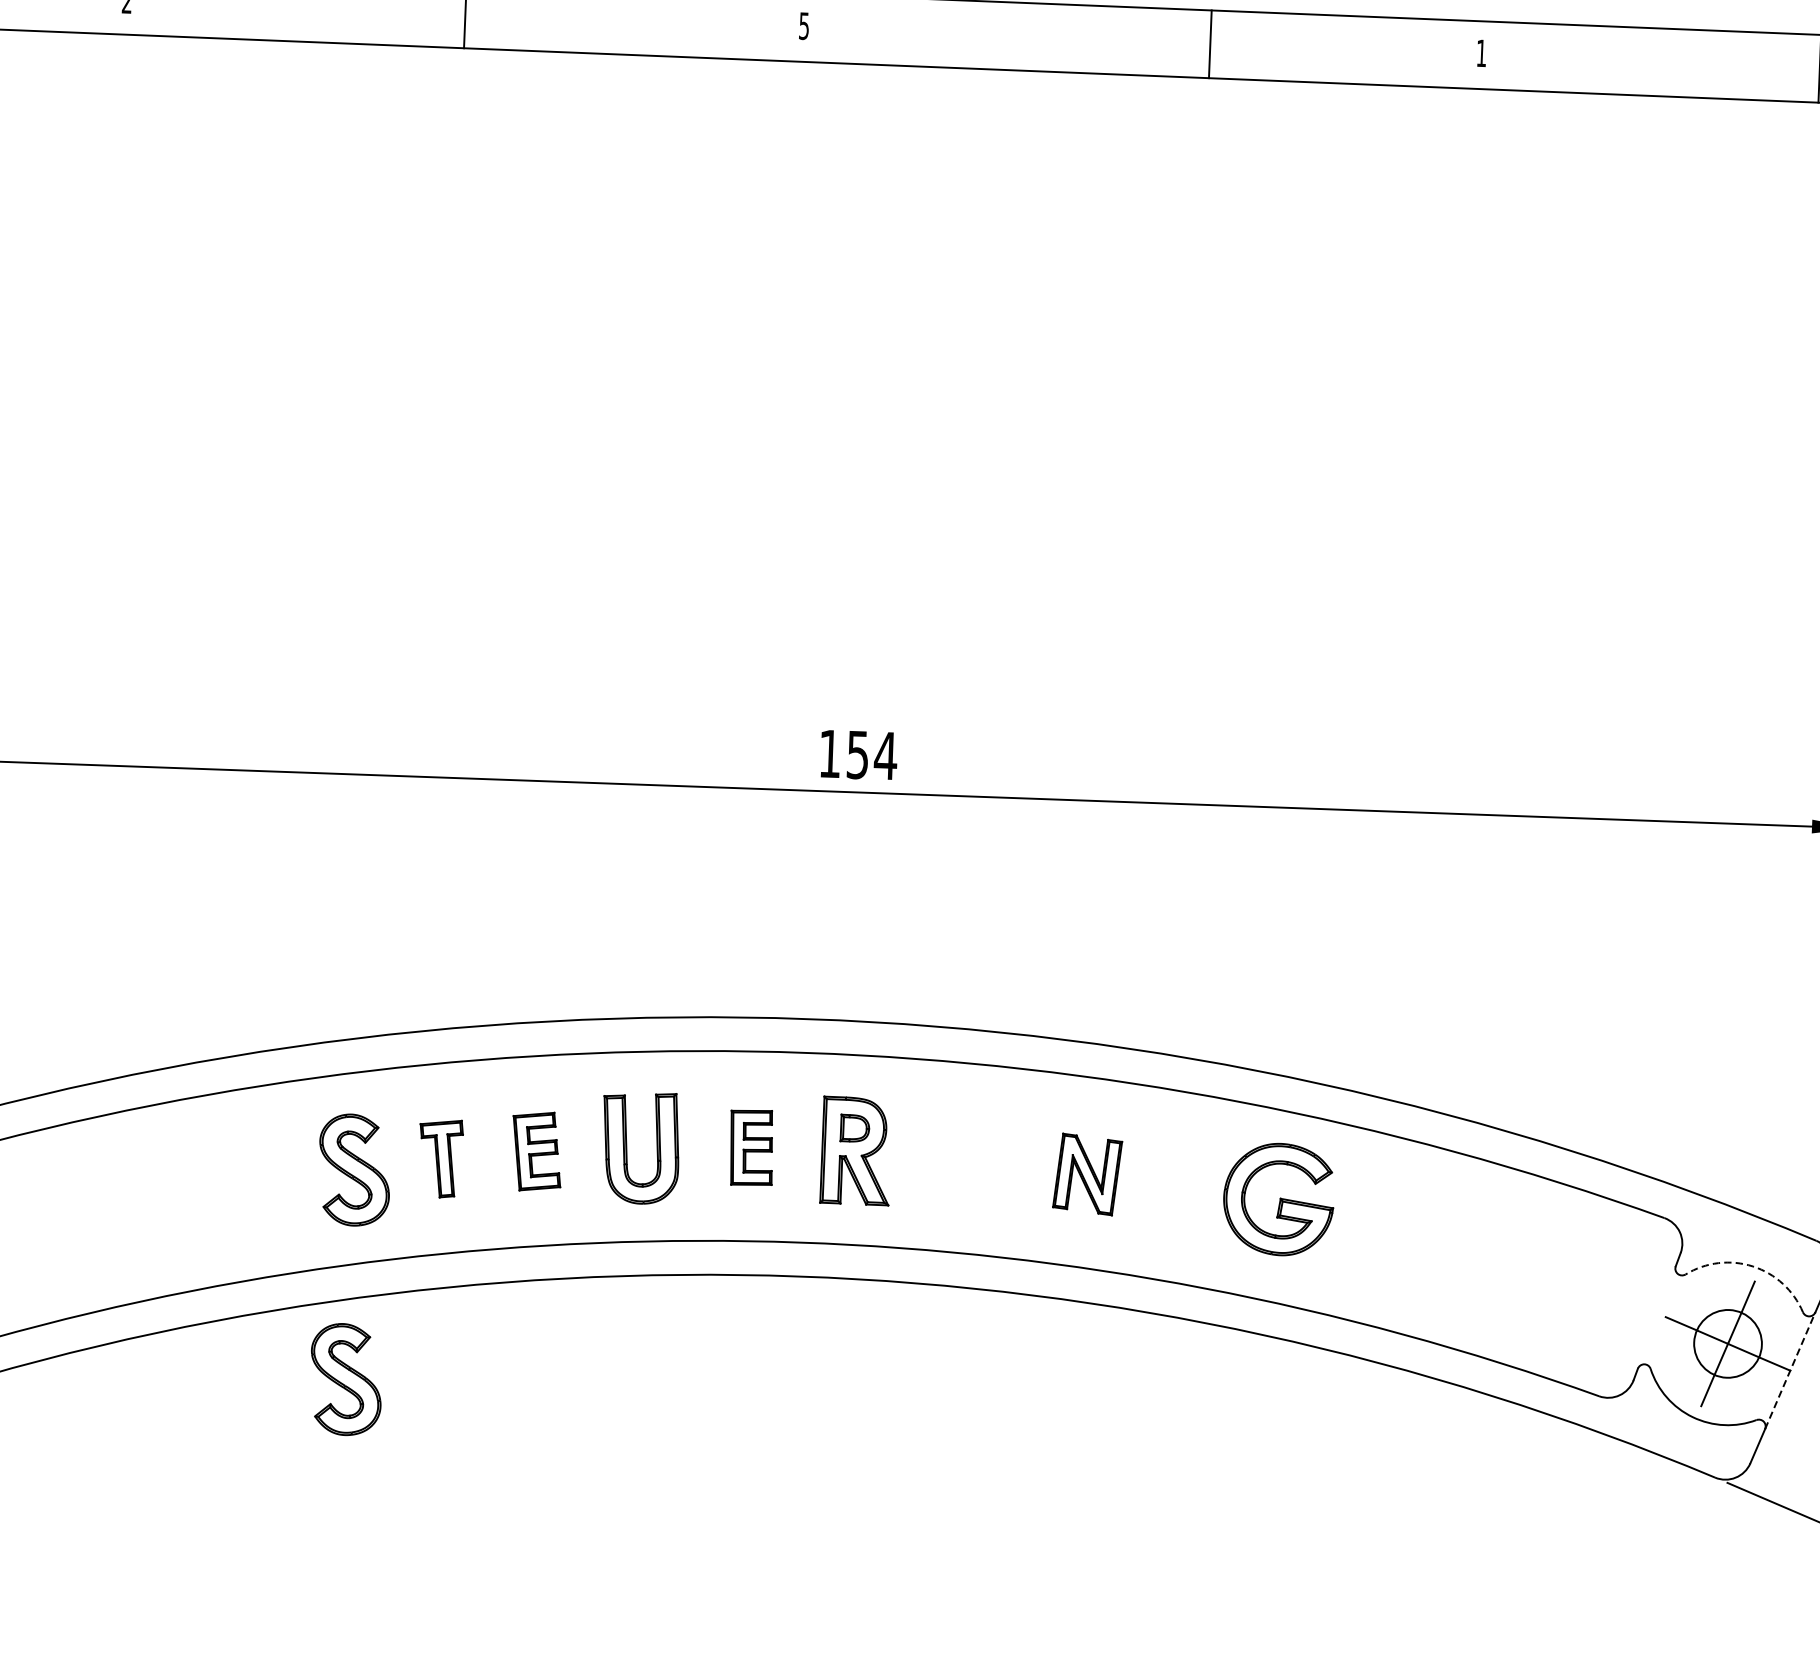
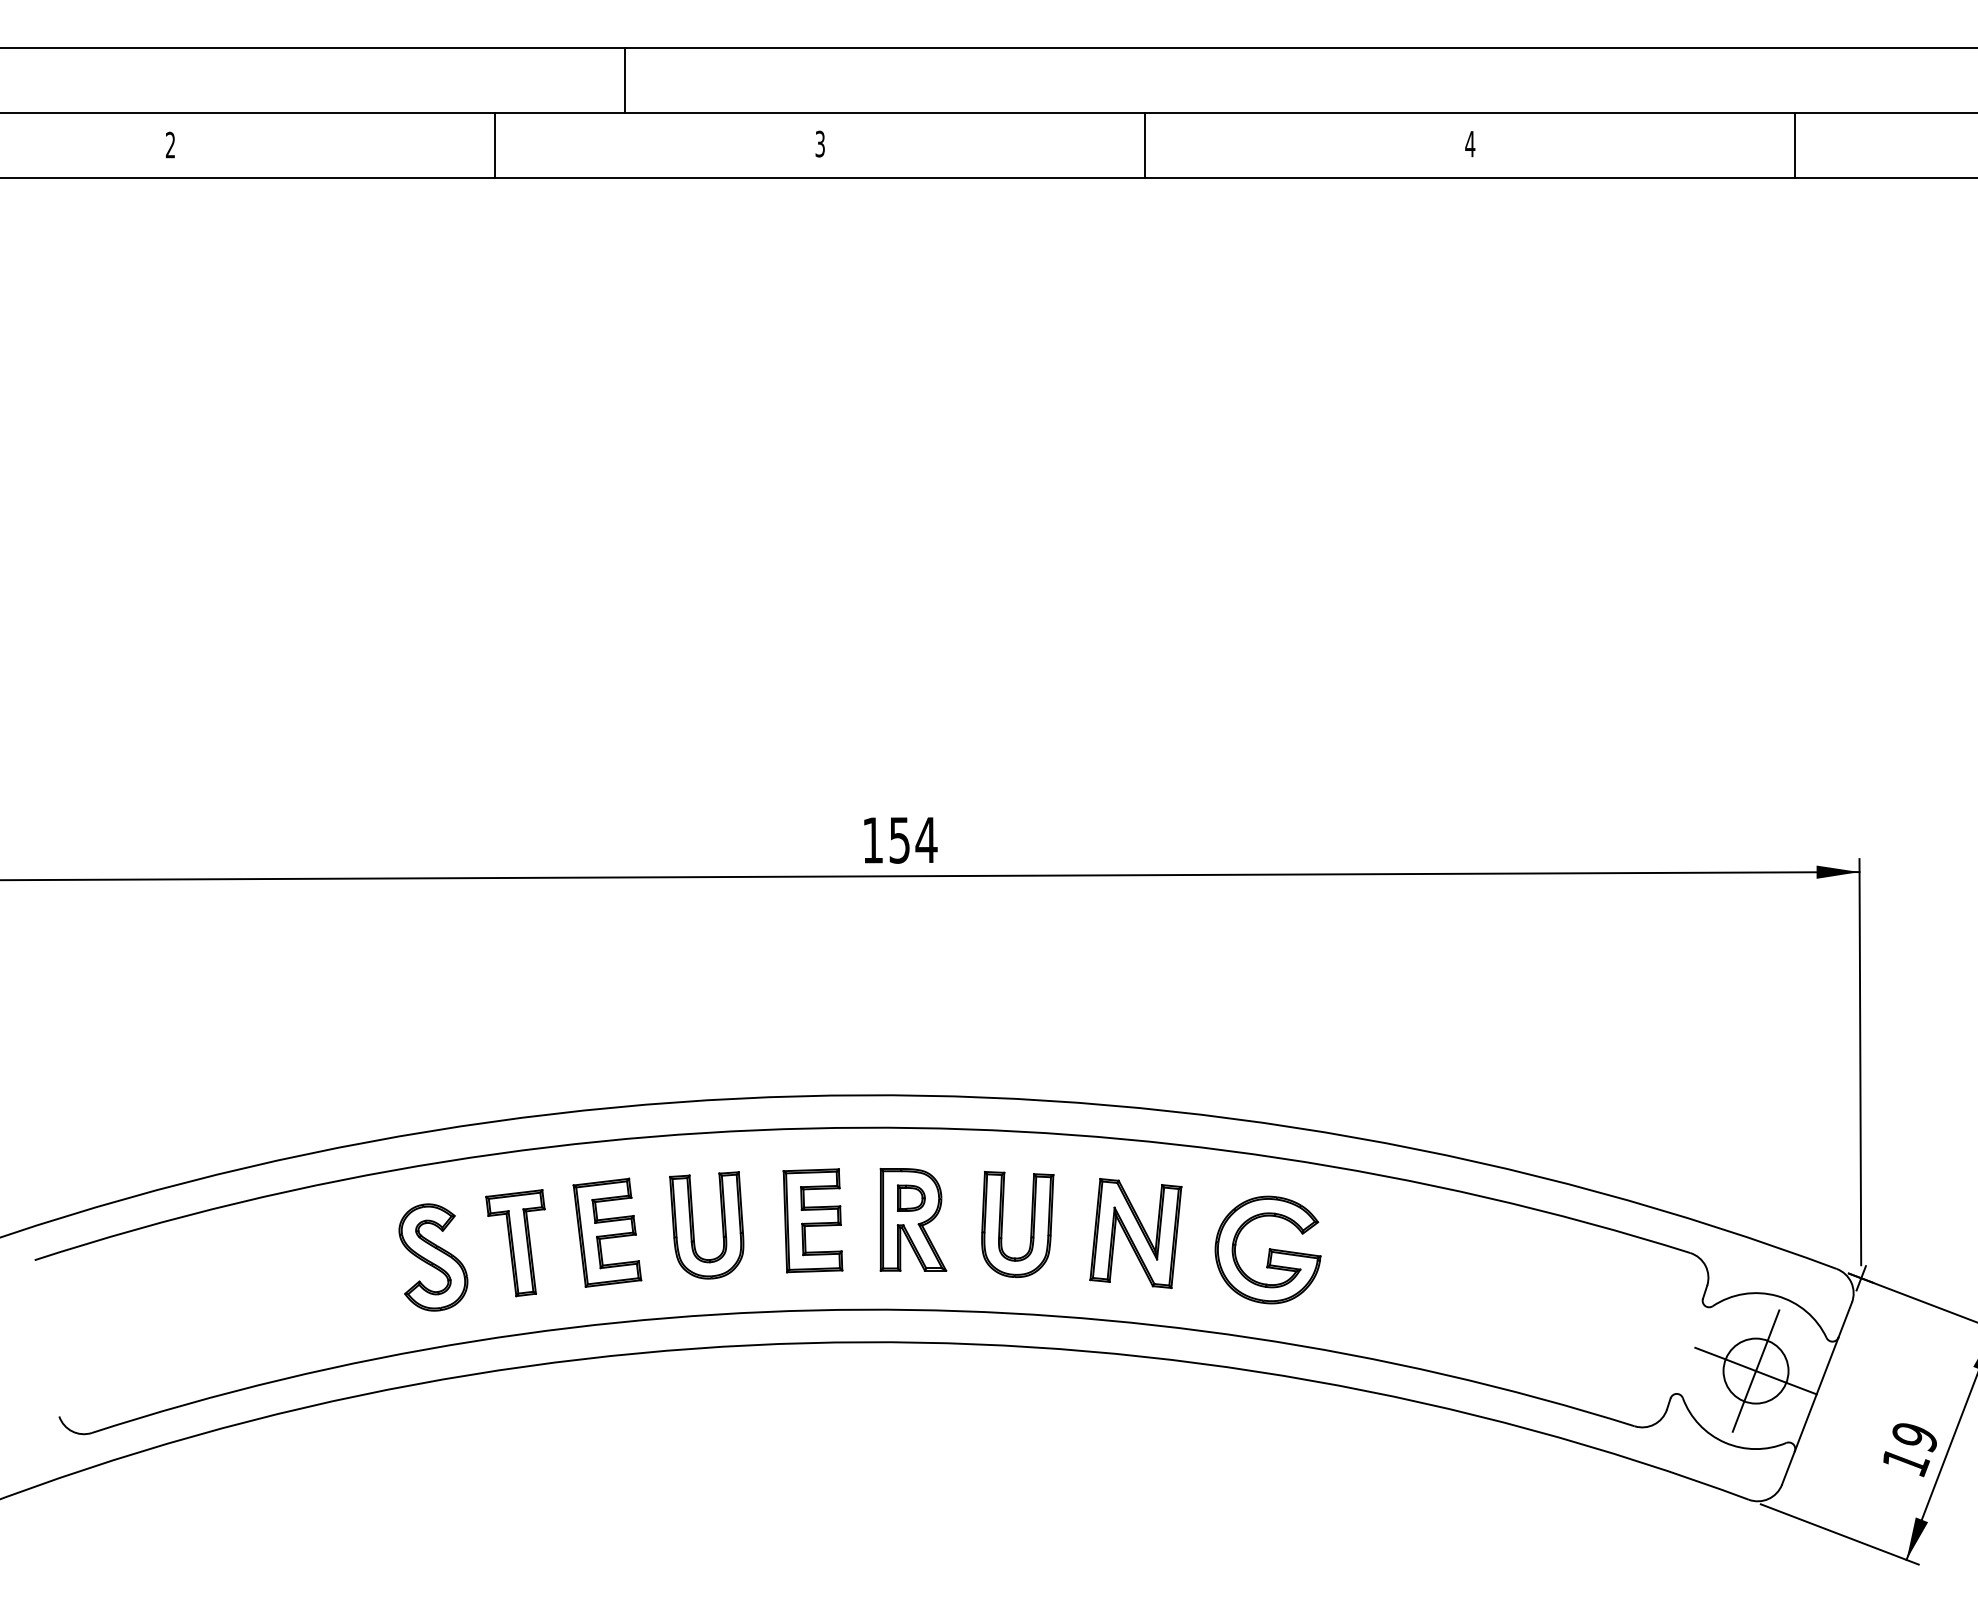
text: (804, 25) -> (820, 143), 5 -> 3
line: (1210, 43) -> (1145, 145), moved
text: (1481, 53) -> (1470, 144), 1 -> 4
part: (751, 1147) -> (812, 1220), size x1.43
part: (536, 1151) -> (607, 1232), size x1.43
part: (440, 1159) -> (515, 1243), size x1.43
part: (978, 1160) -> (1030, 1224), added
part: (1087, 1174) -> (1135, 1233), size x1.43
part: (1278, 1198) -> (1267, 1249), moved
arc: (1752, 1265) -> (1776, 1295), dashed -> solid
line: (1790, 1370) -> (1816, 1394), dashed -> solid
part: (346, 1379) -> (433, 1458), removed

